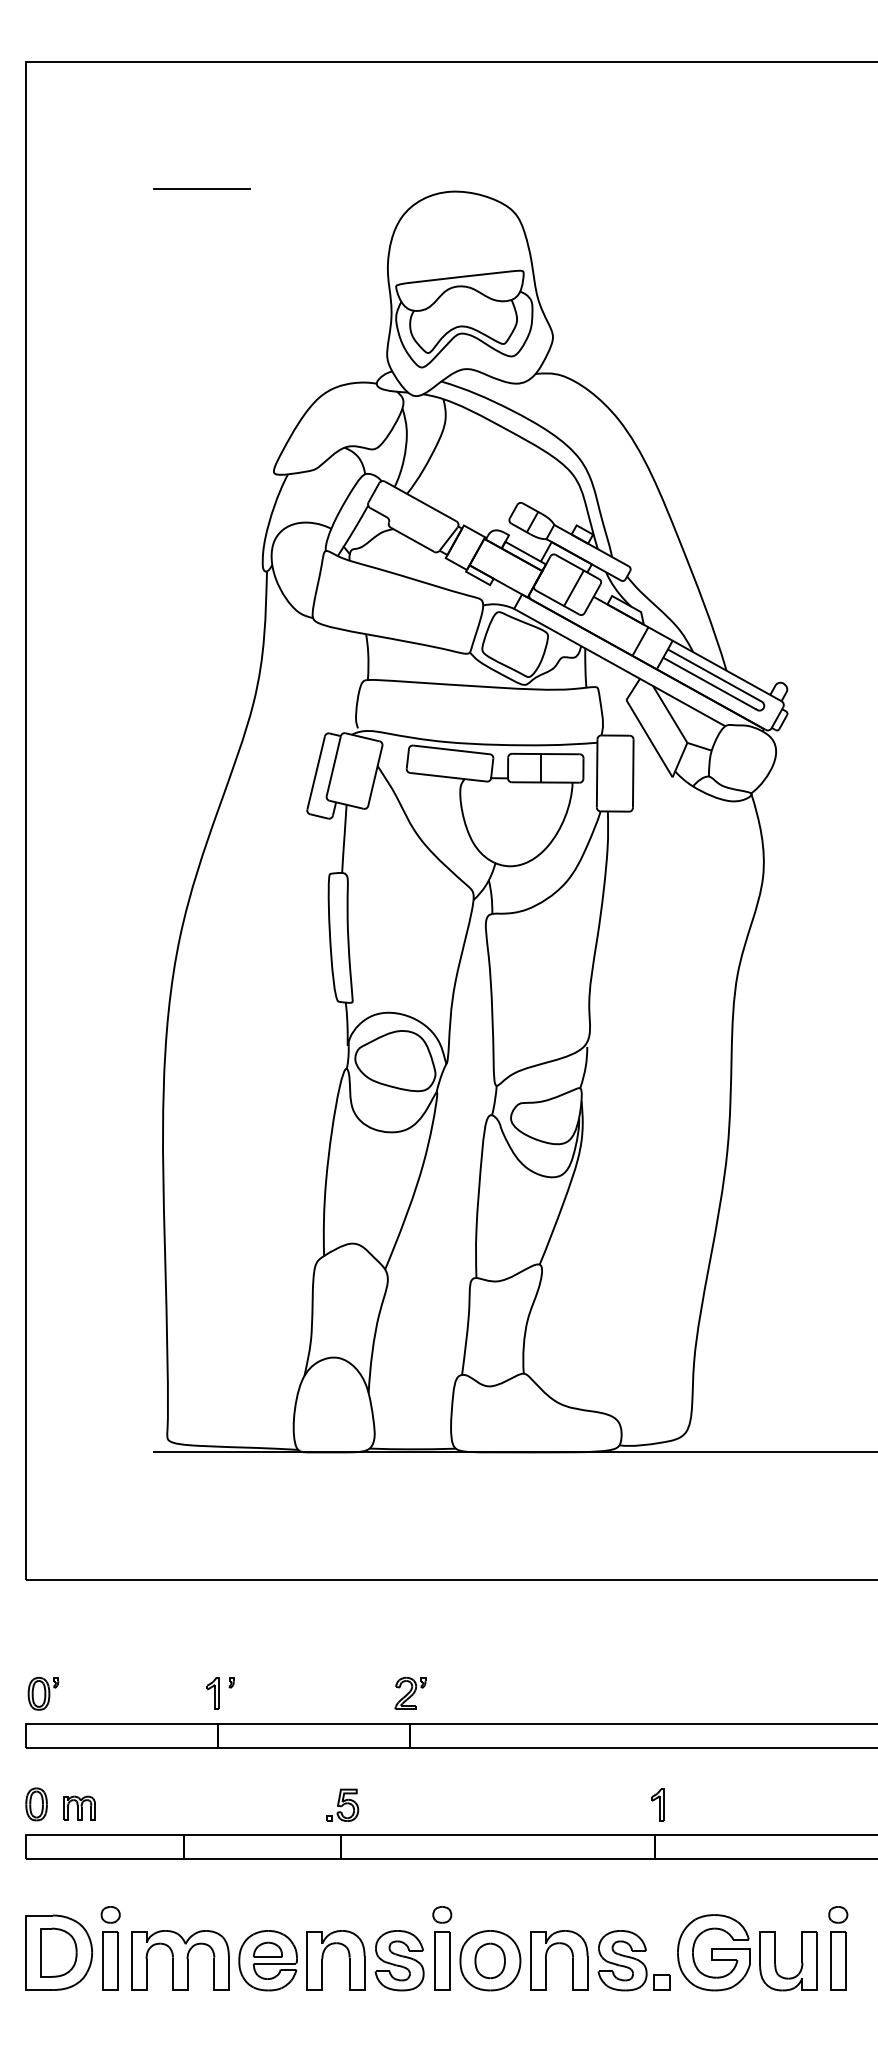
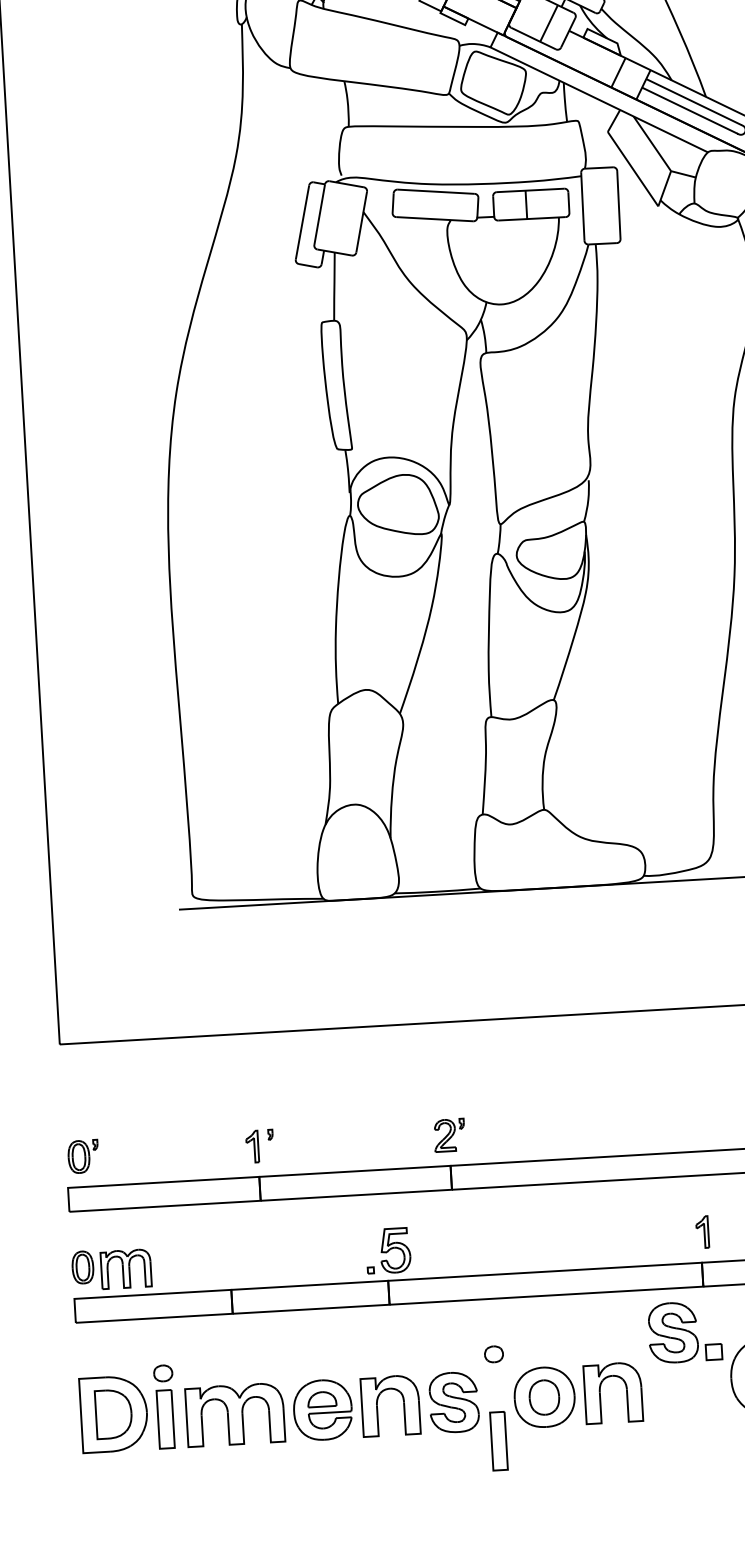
part: (342, 1804) -> (388, 1250), size x1.4
part: (79, 1807) -> (125, 1268), size x1.6
part: (442, 1960) -> (499, 1440), moved
part: (633, 1960) -> (684, 1332), moved

